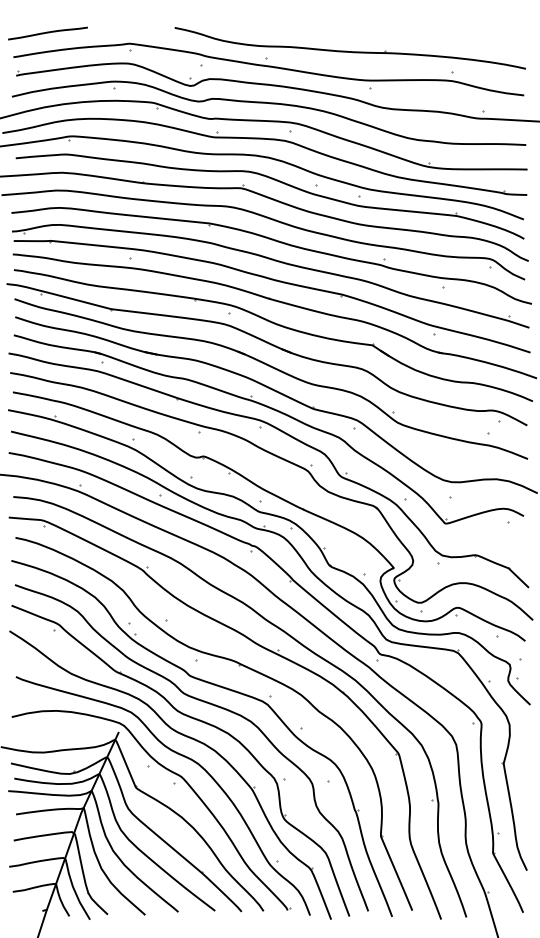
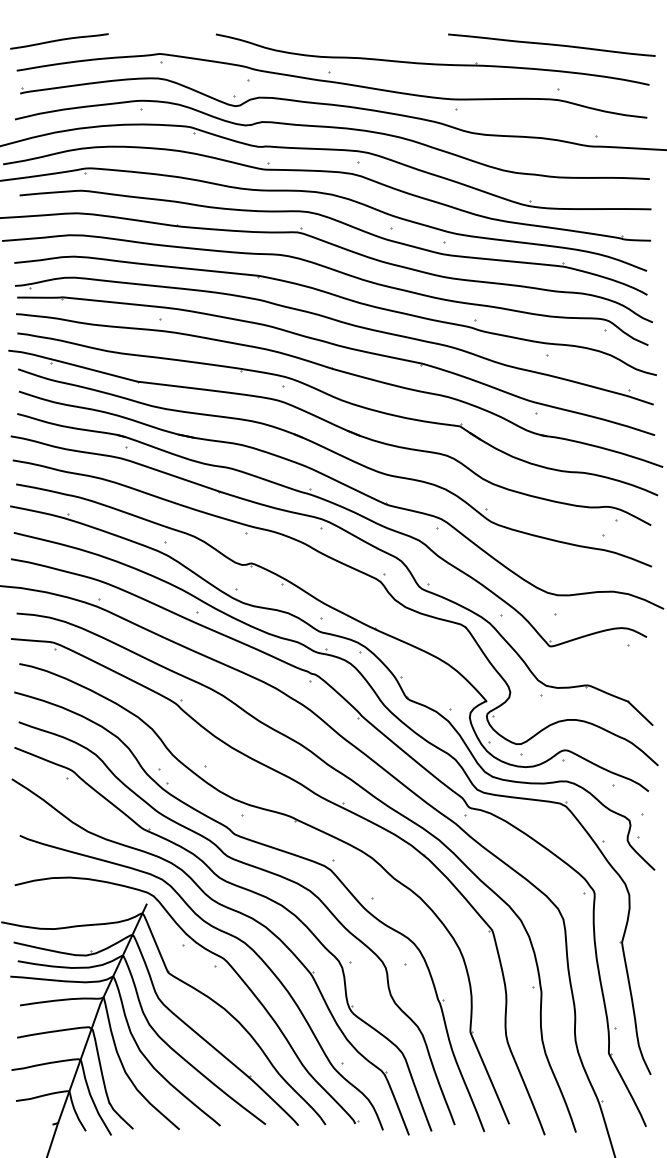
line: (446, 36) -> (551, 45), added

